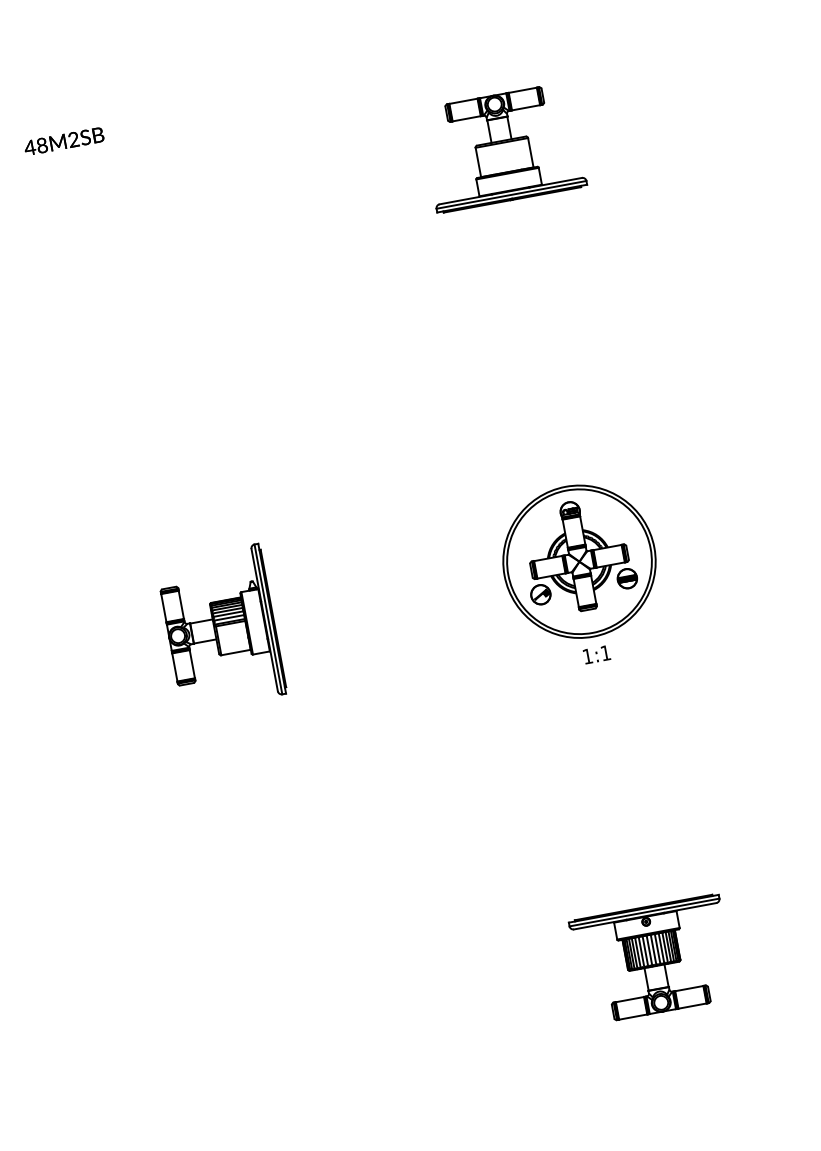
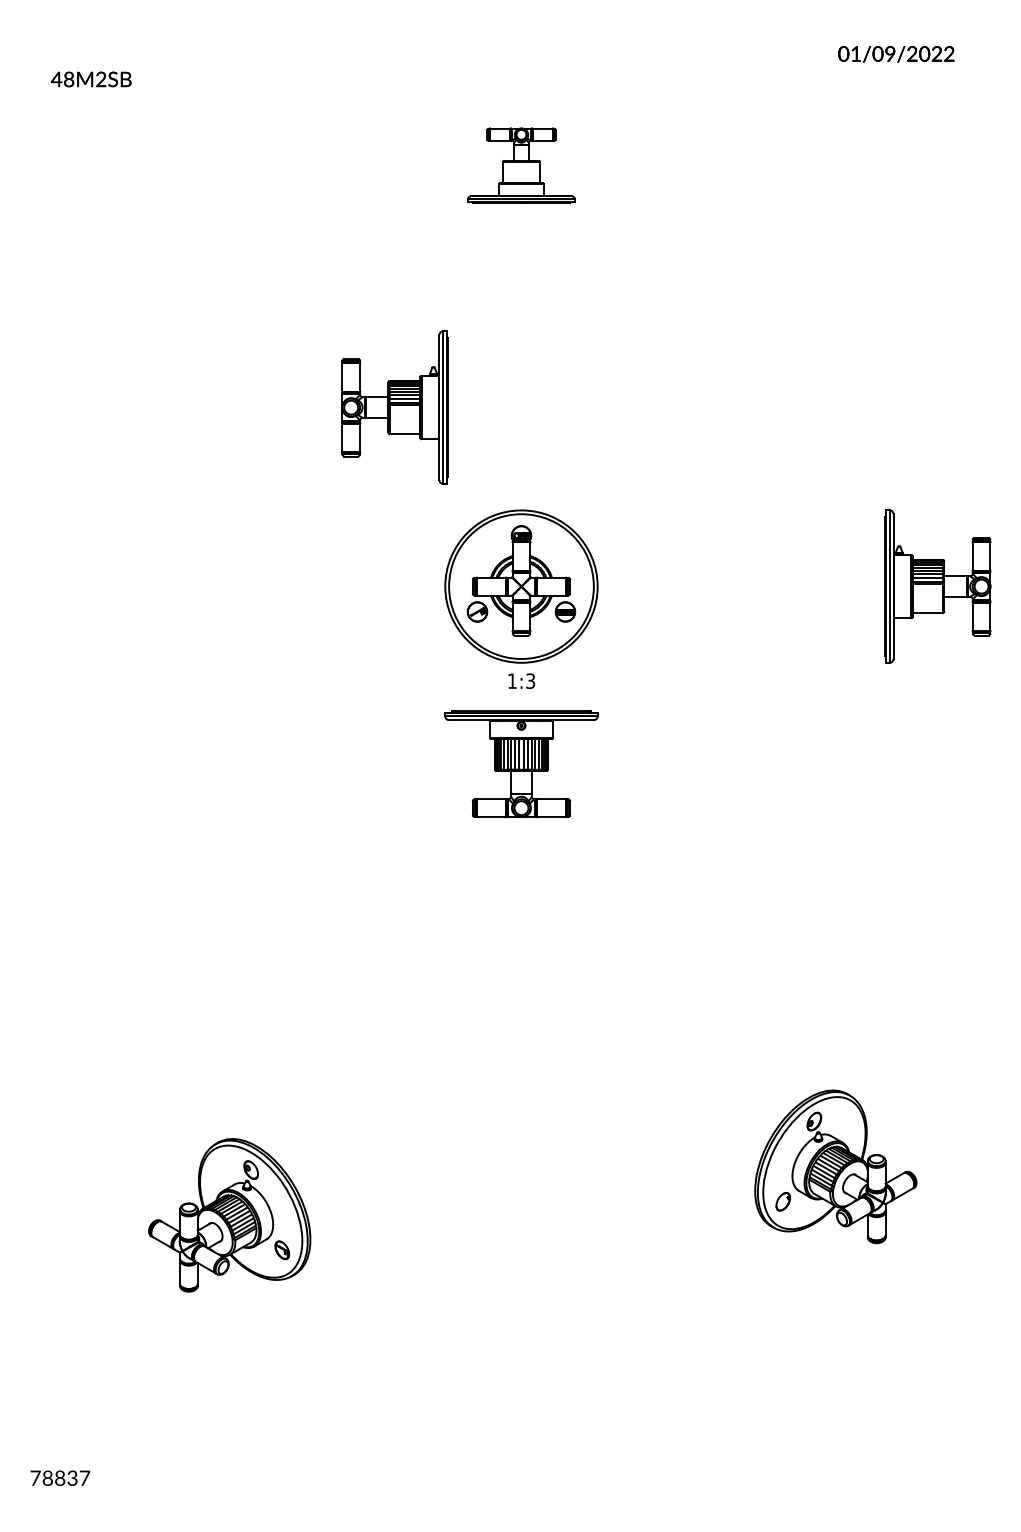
part: (502, 147) -> (521, 165), size x0.7
part: (220, 628) -> (394, 407), moved
text: (605, 653) -> (530, 681), 1:1 -> 1:3
part: (653, 959) -> (521, 764), moved

